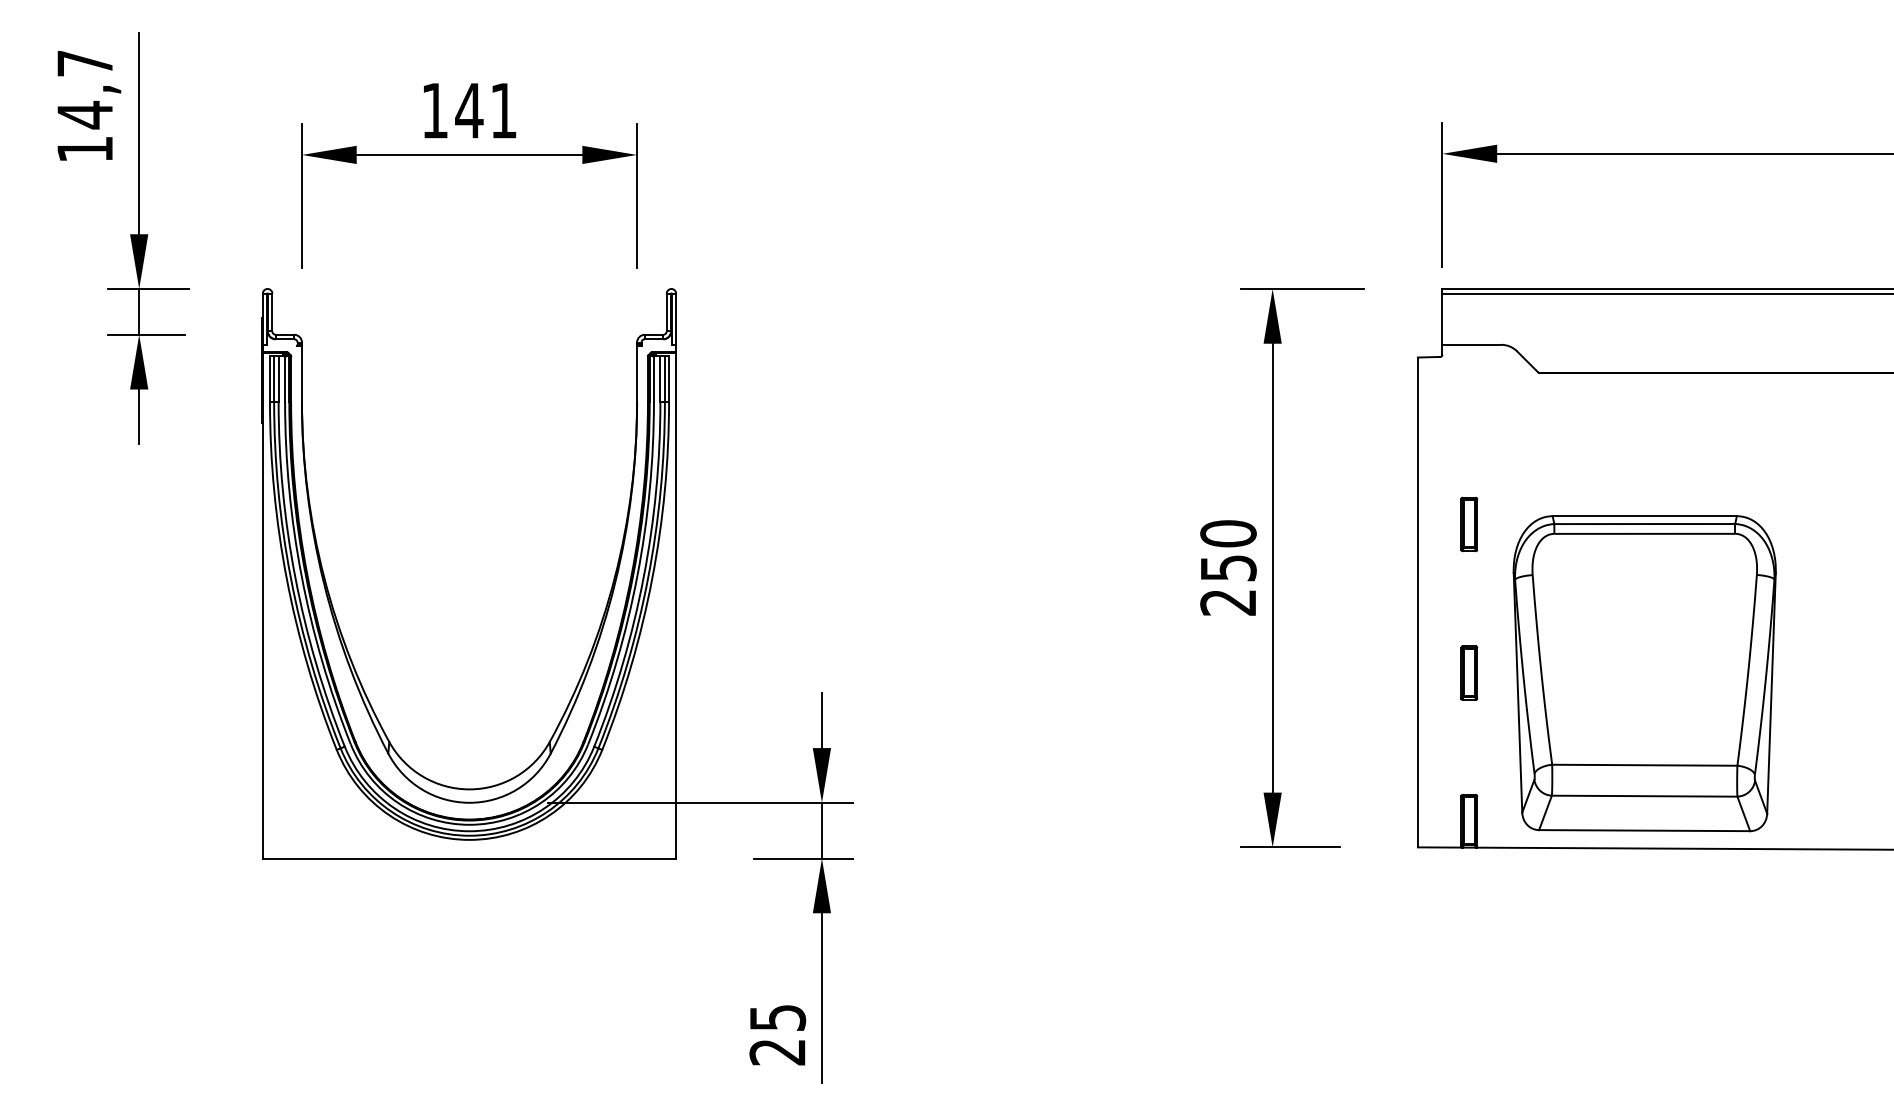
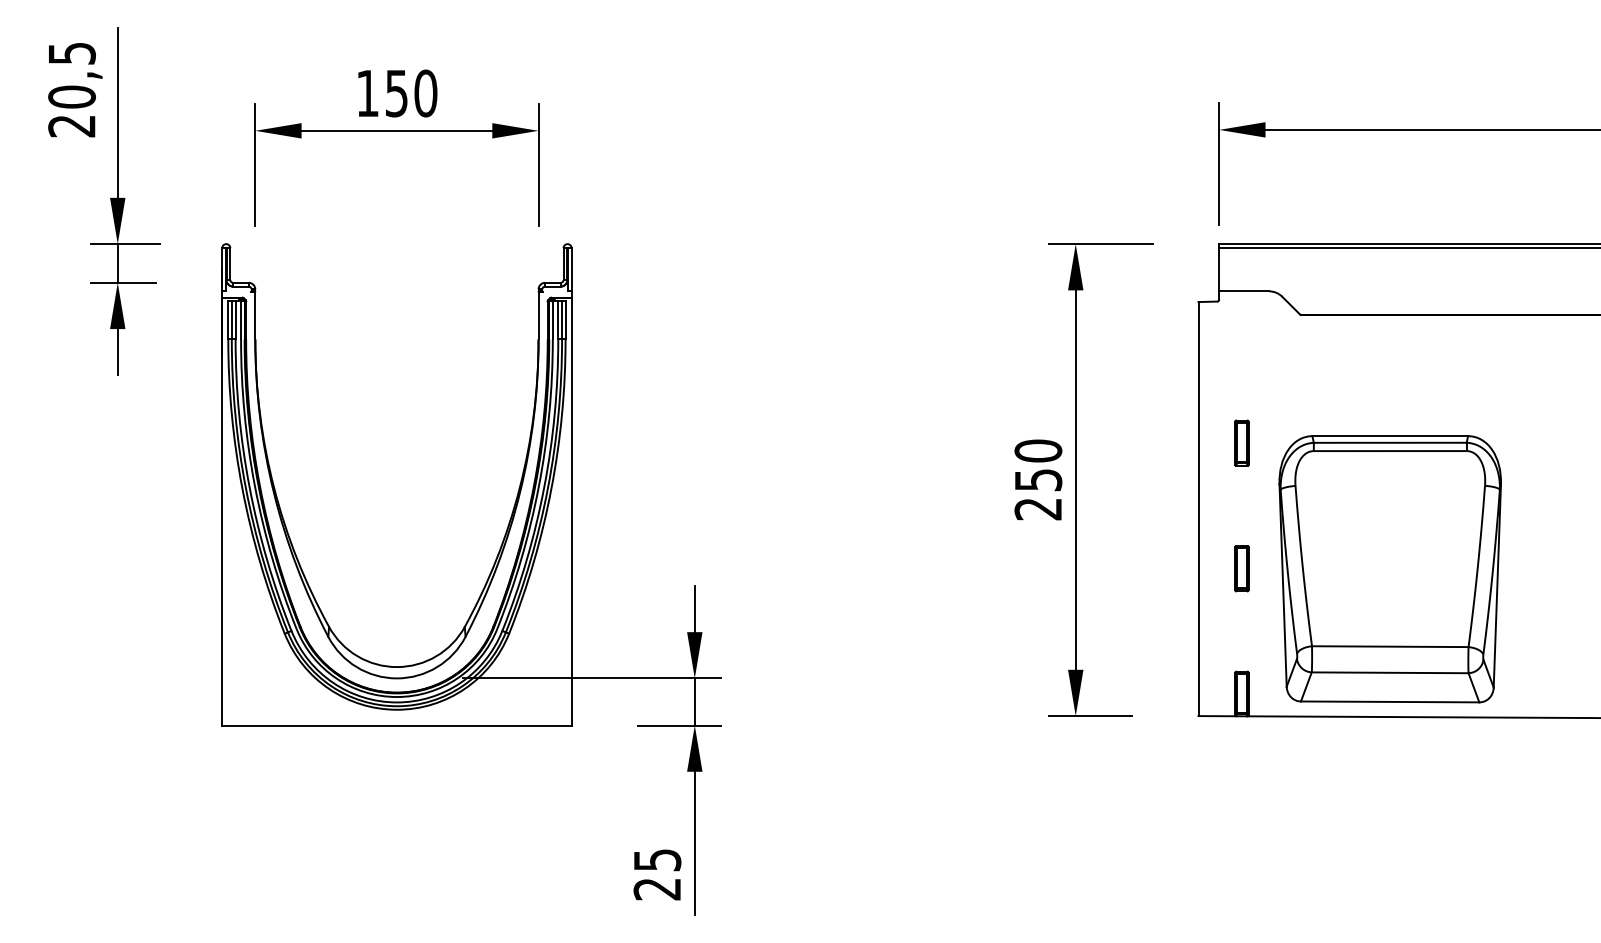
text: (84, 106) -> (71, 89), 14,7 -> 20,5
text: (486, 110) -> (411, 93), 141 -> 150

